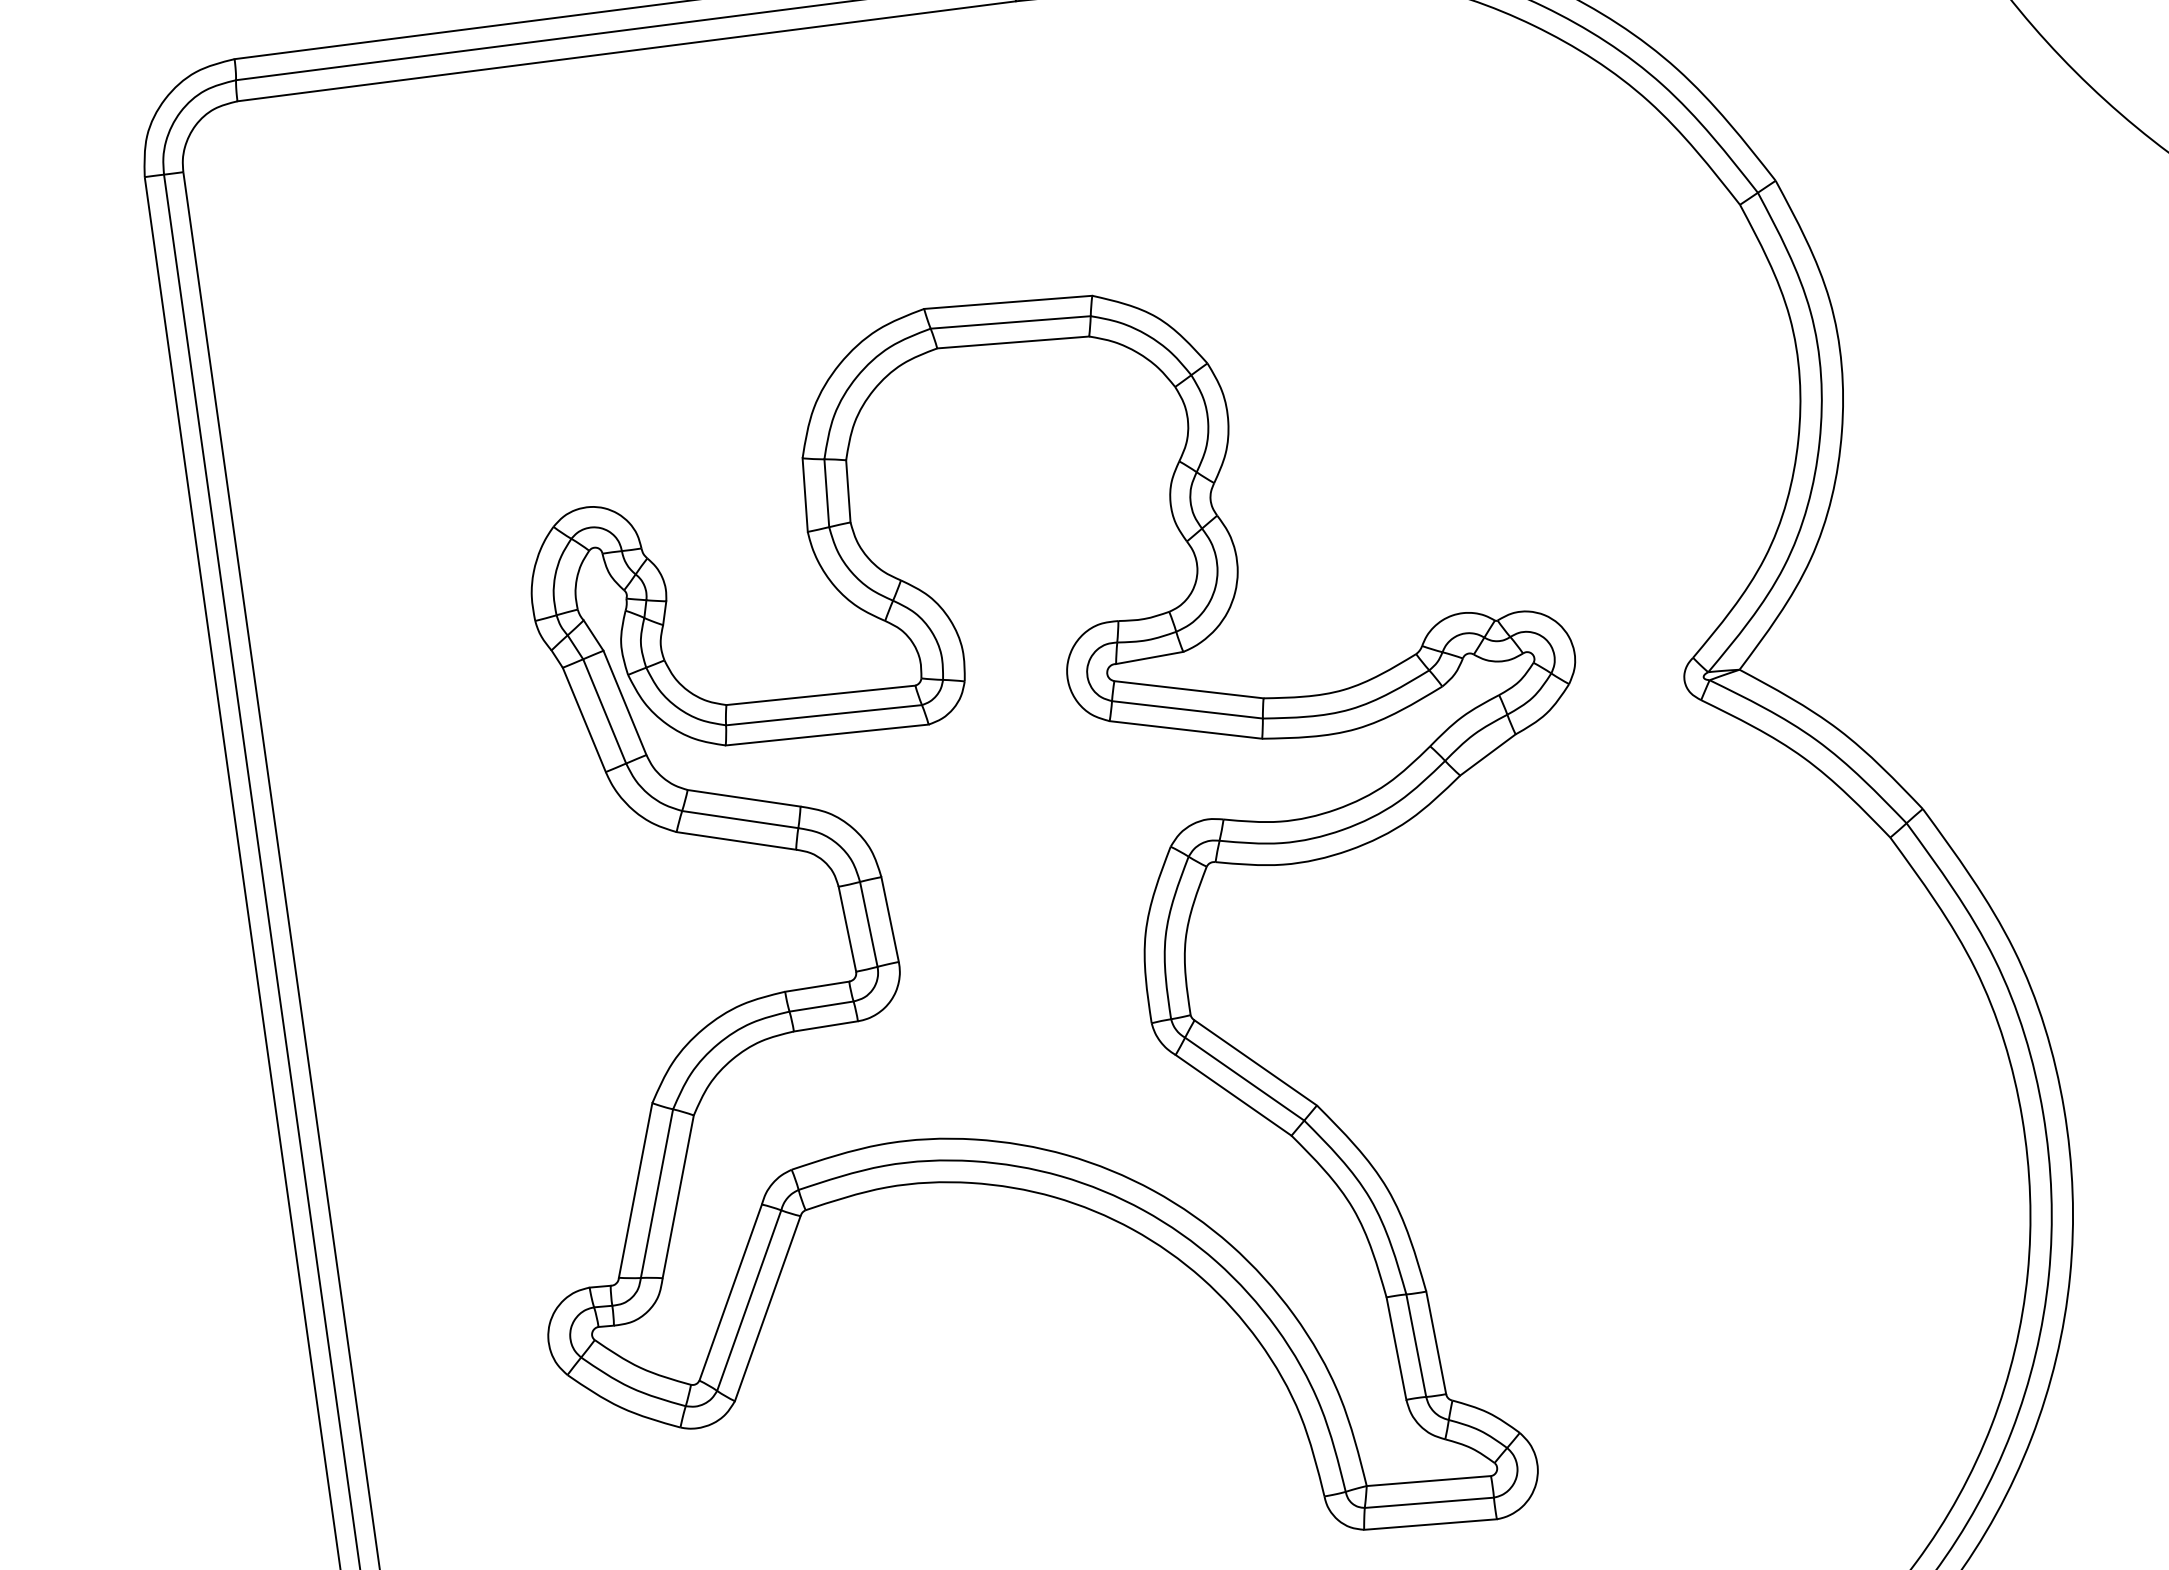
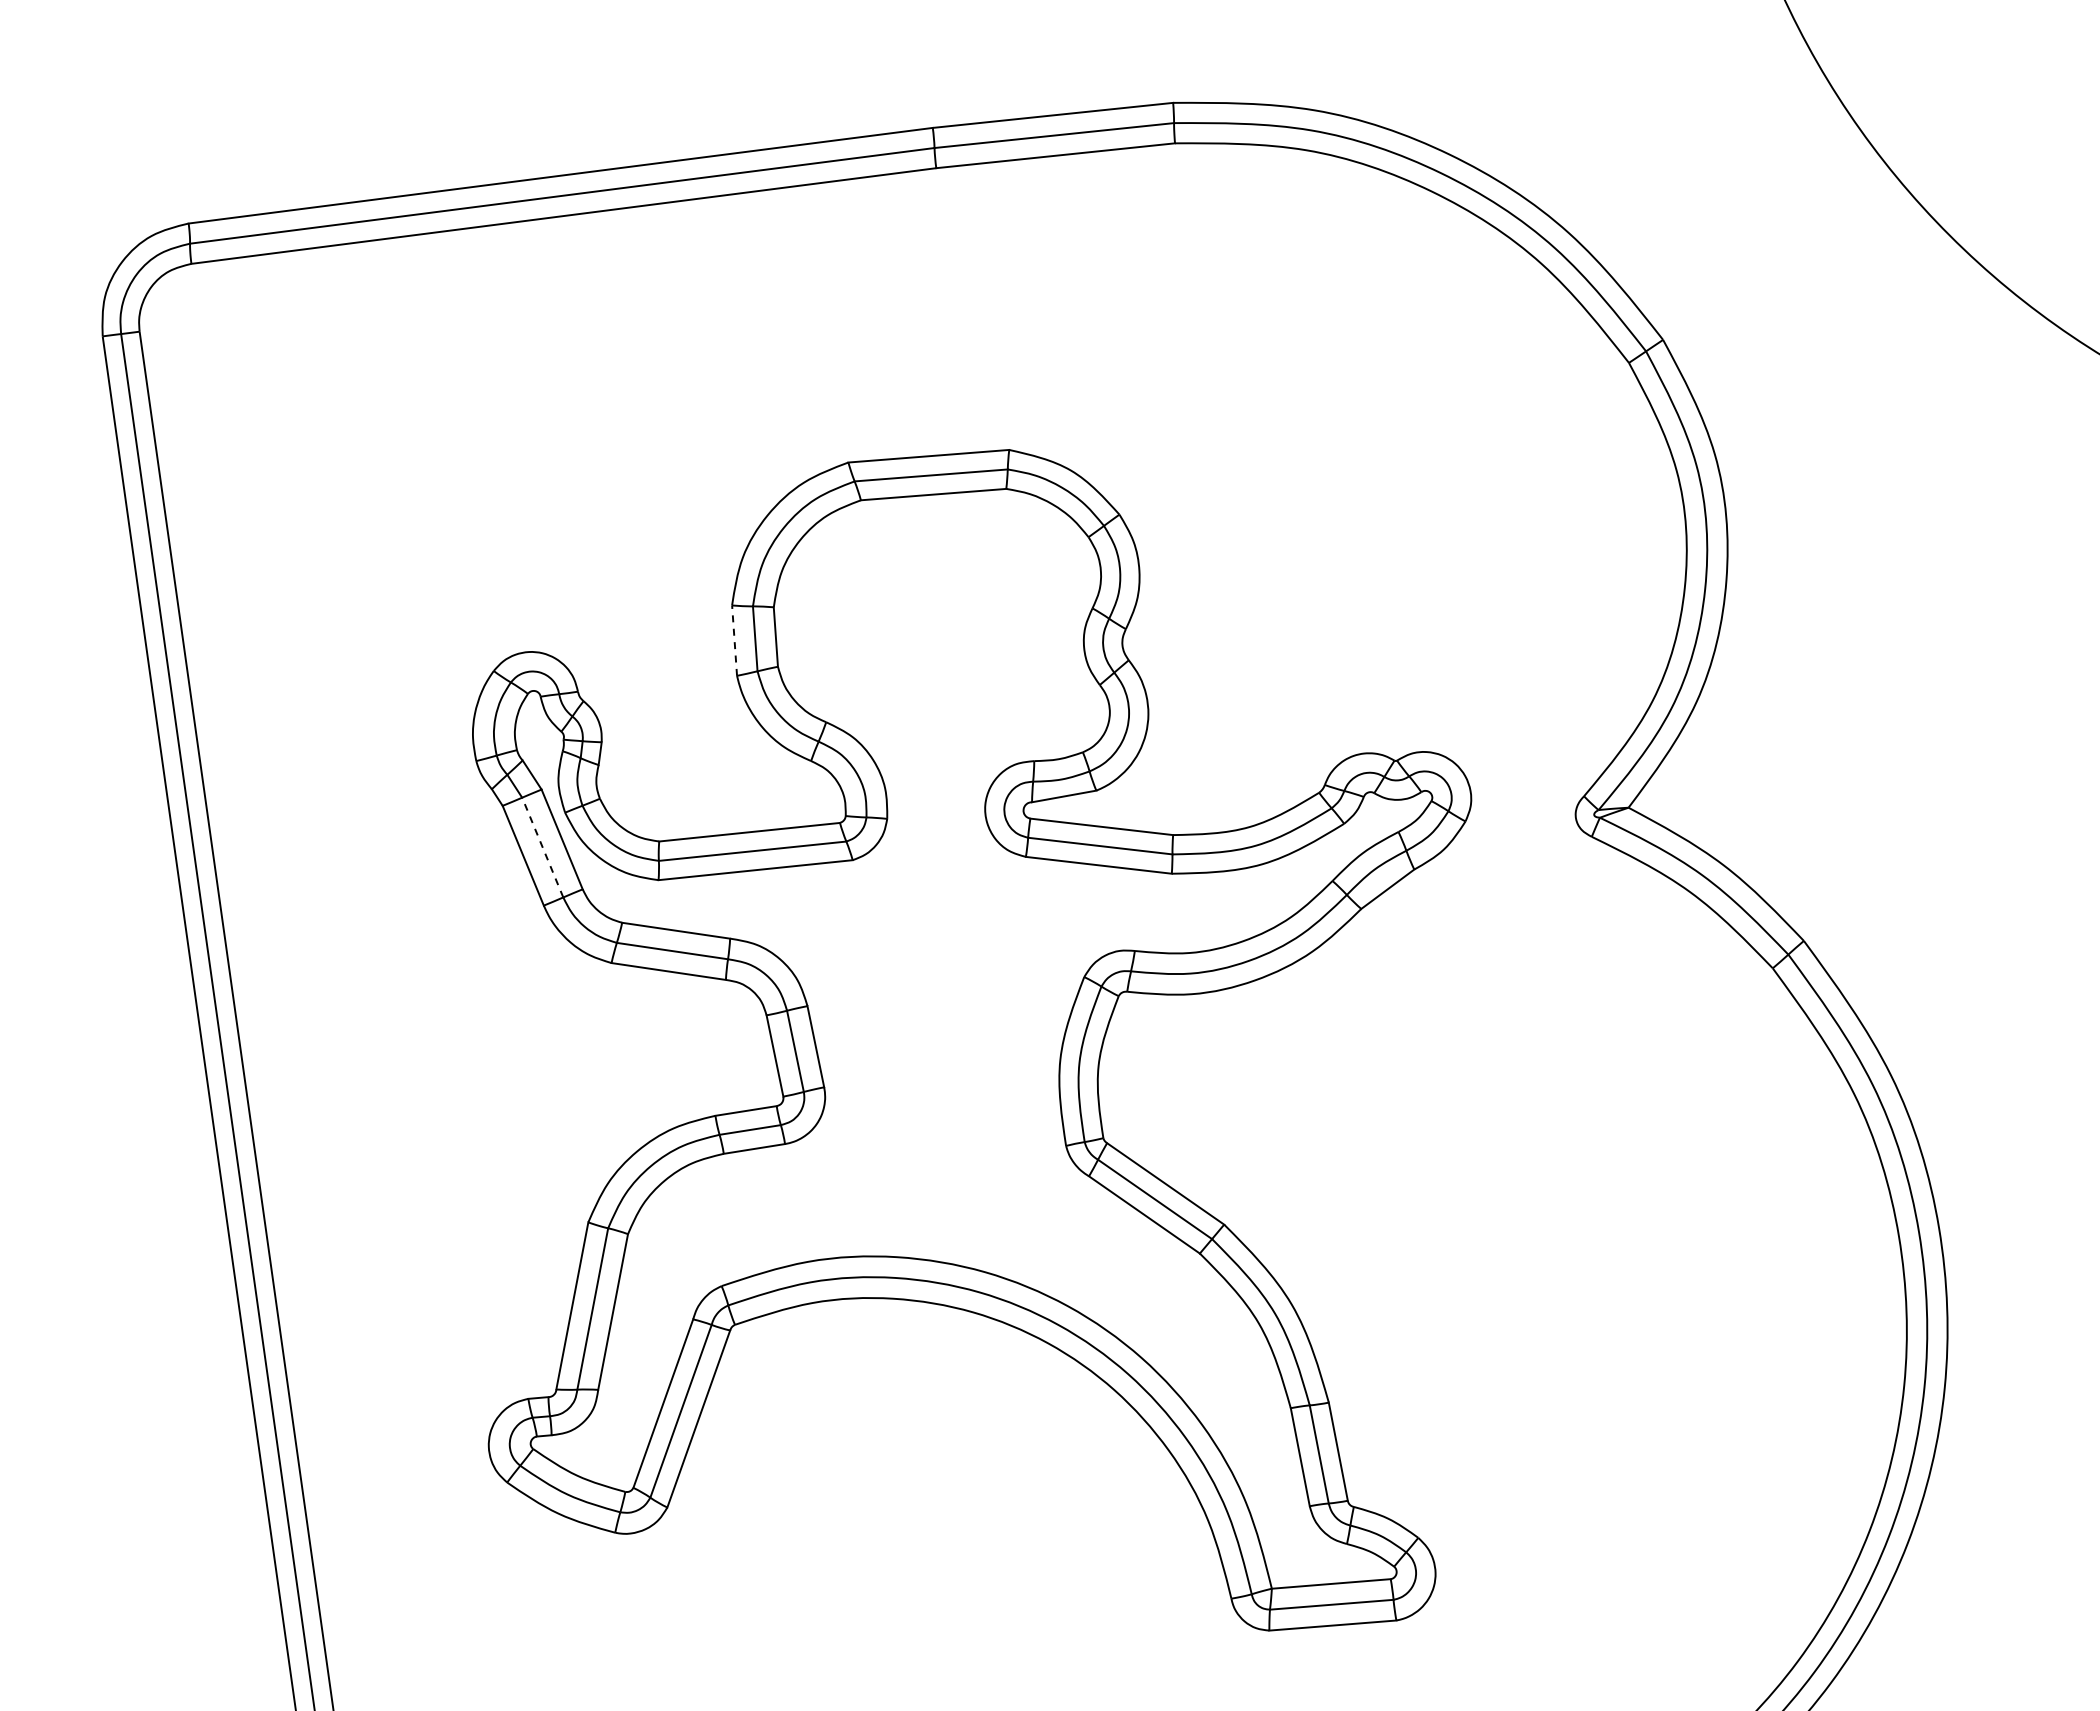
line: (805, 494) -> (734, 640), solid -> dashed
line: (604, 711) -> (542, 847), solid -> dashed

